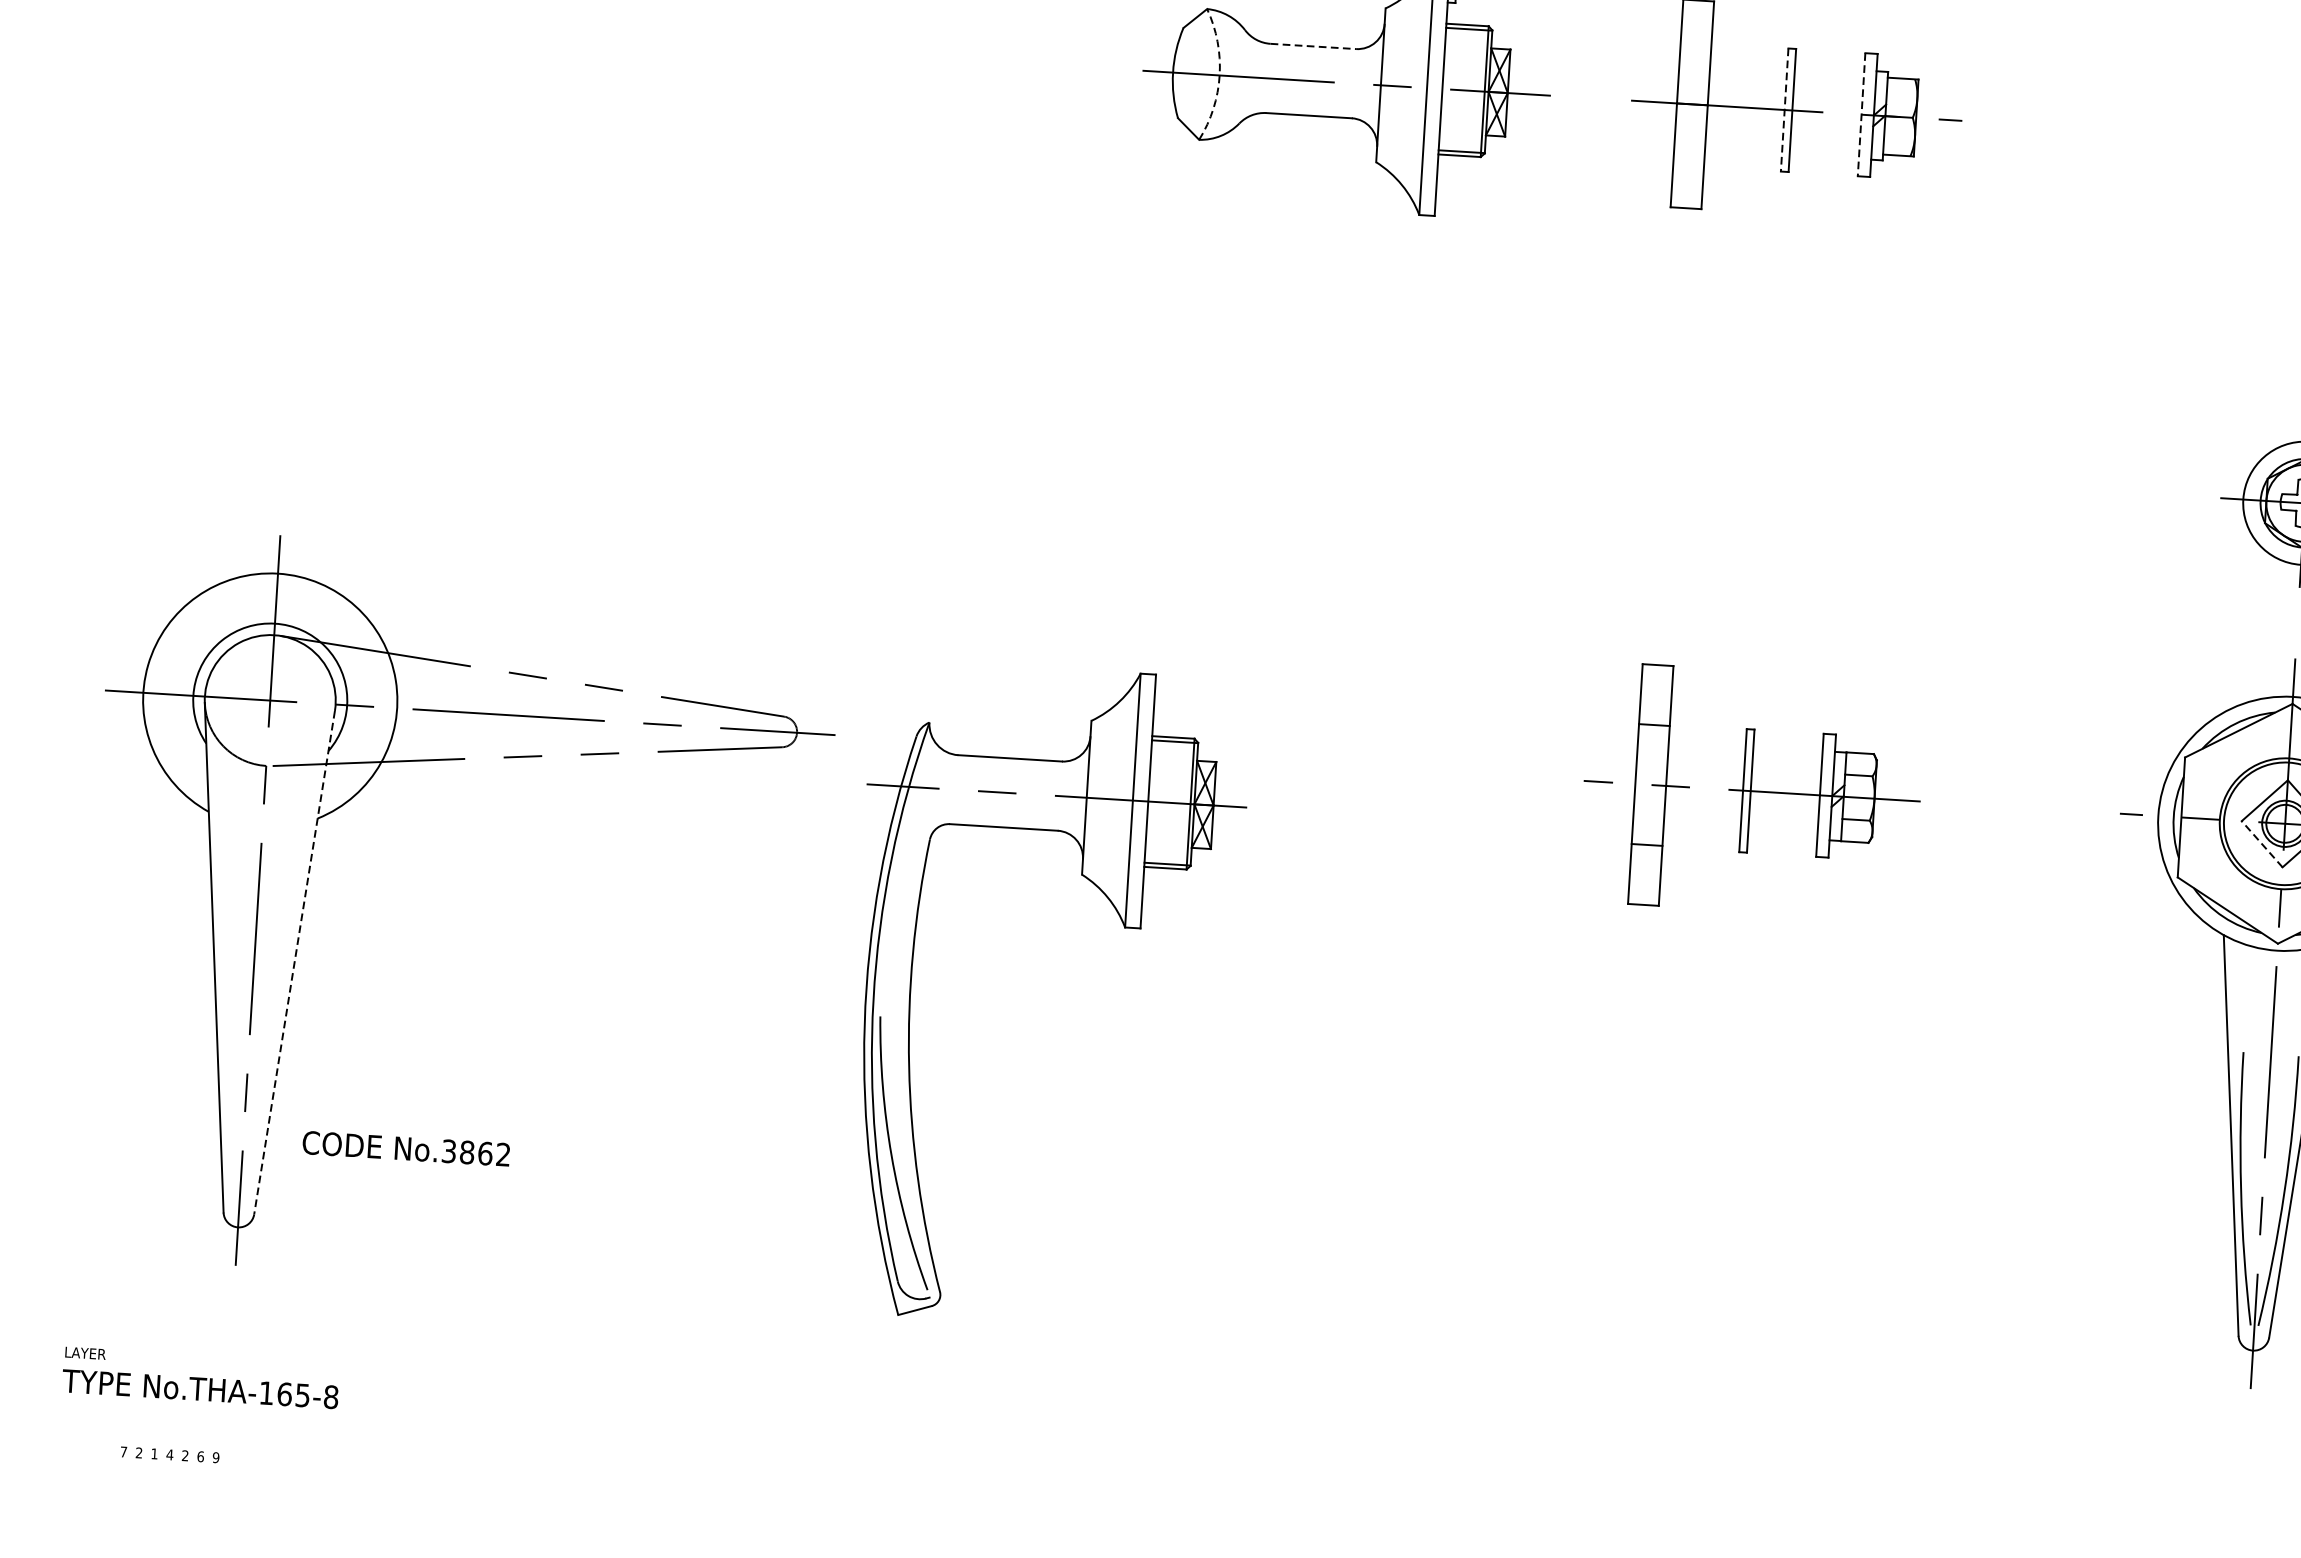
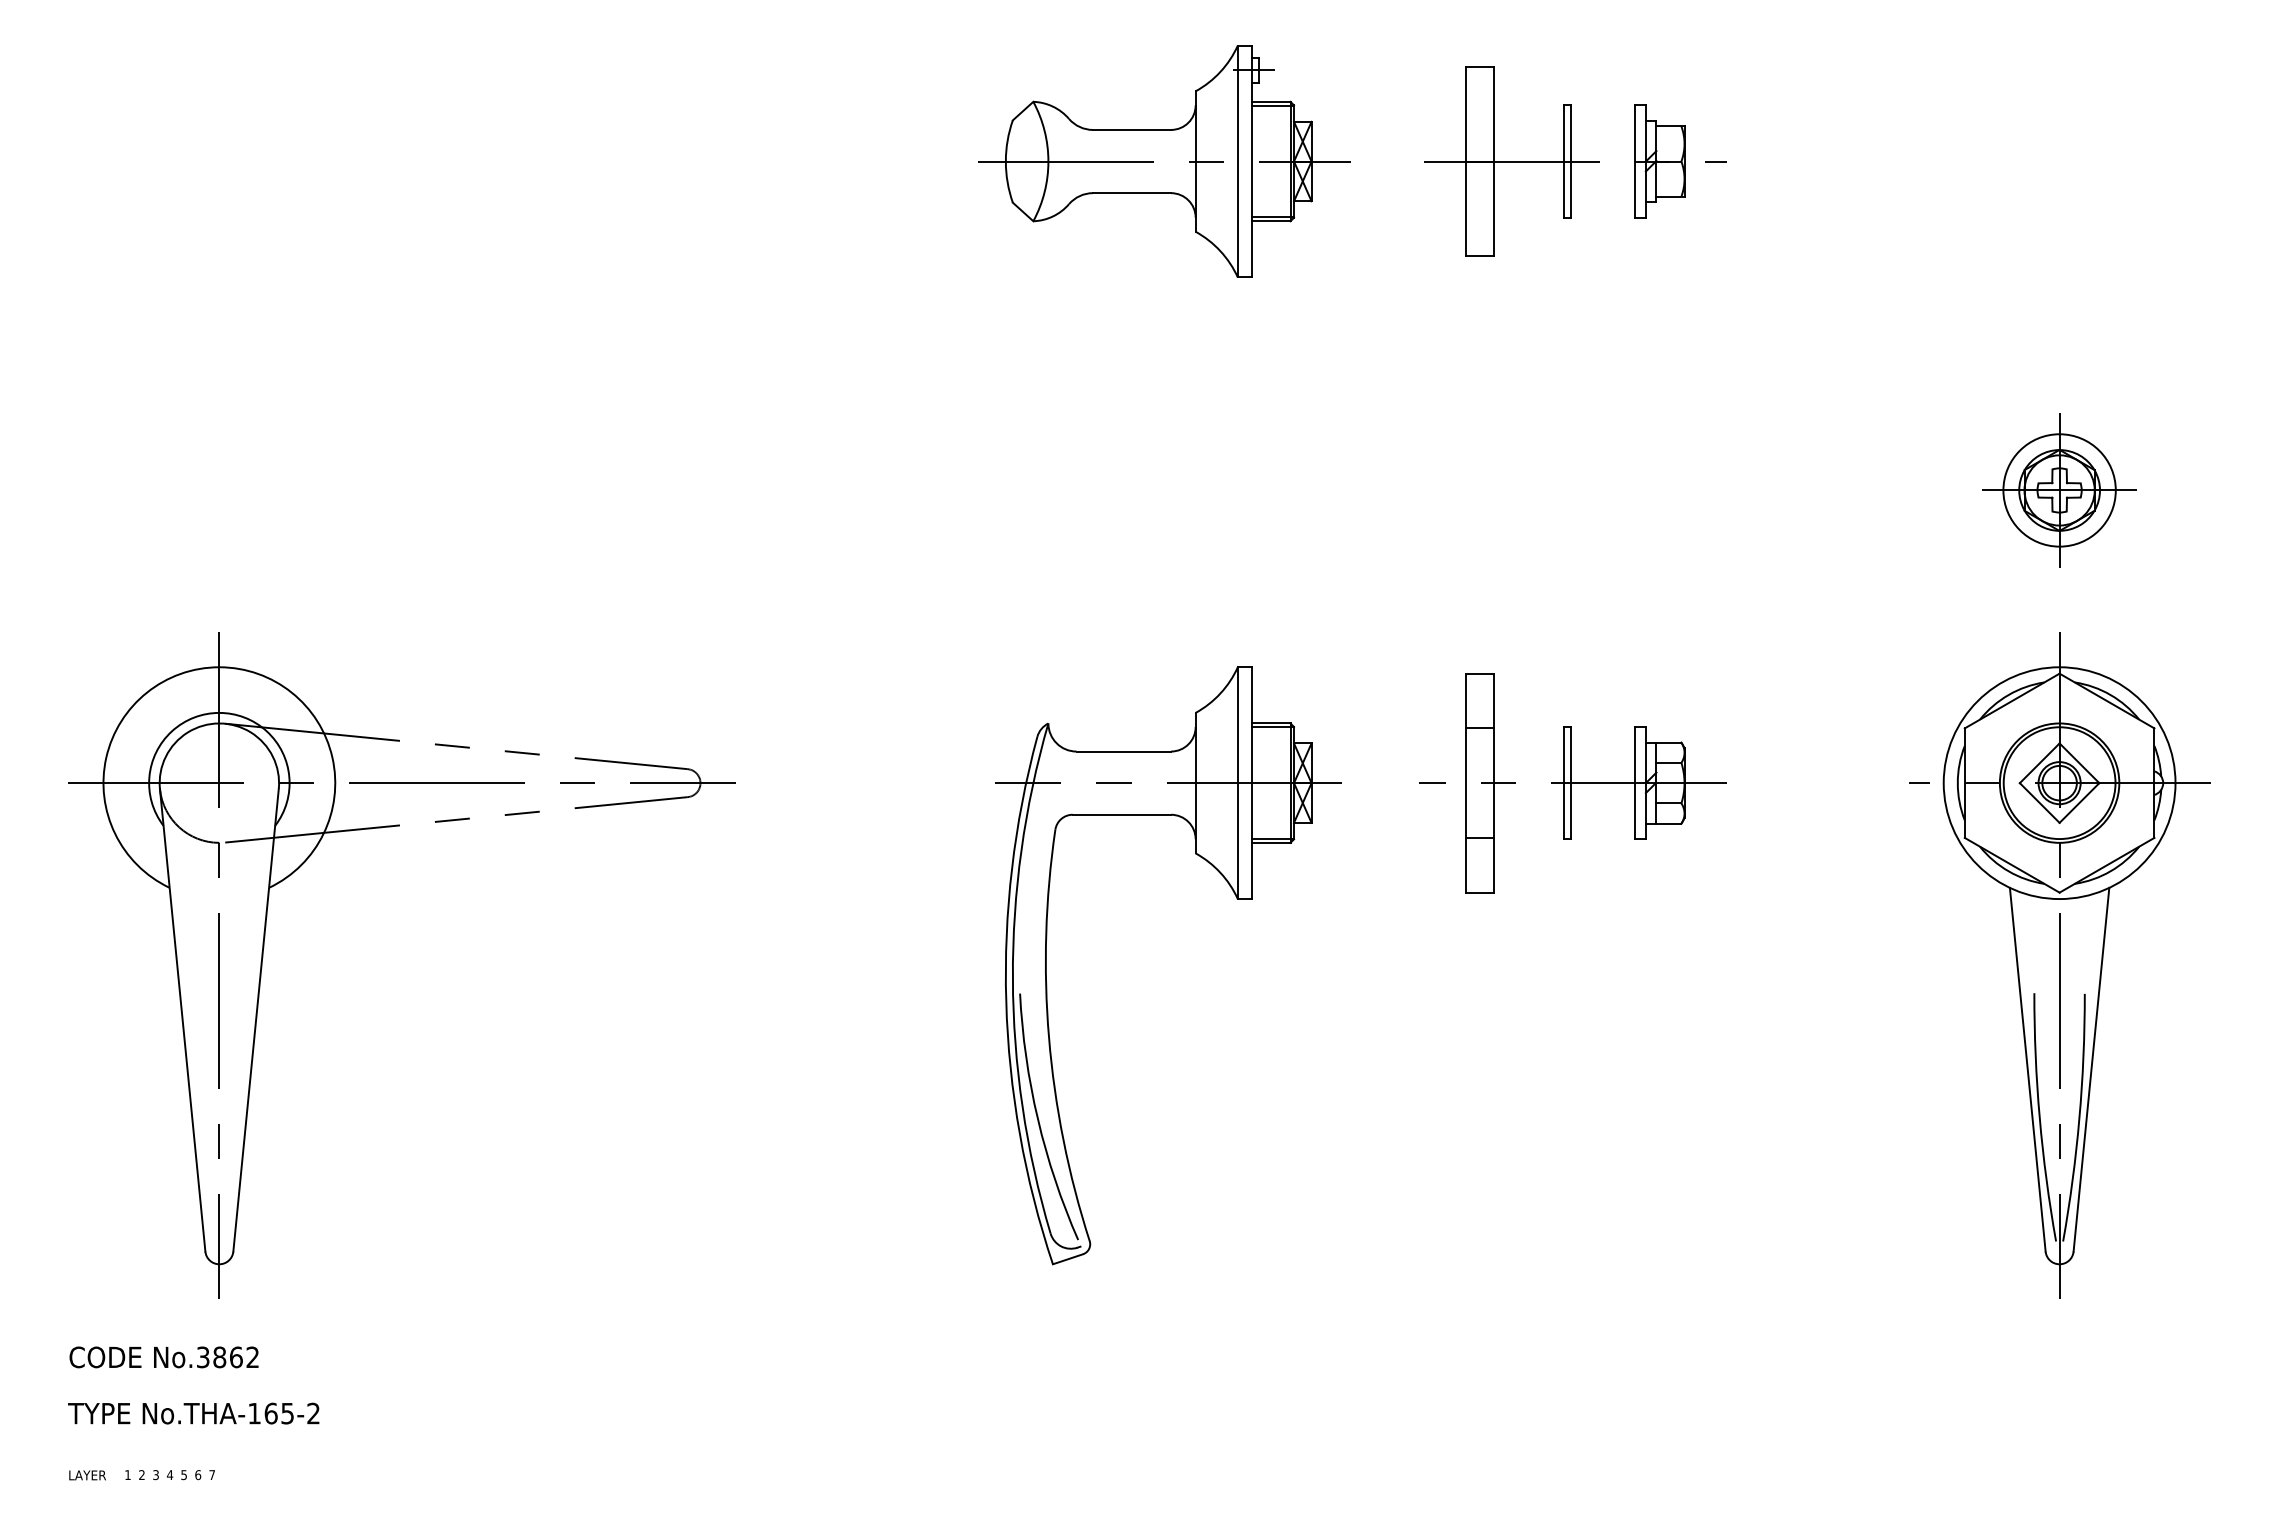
line: (1313, 46) -> (1132, 129), dashed -> solid
arc: (1219, 75) -> (1048, 161), dashed -> solid
line: (1784, 111) -> (1564, 162), dashed -> solid
line: (1861, 115) -> (1634, 162), dashed -> solid
line: (2261, 843) -> (2039, 802), dashed -> solid
part: (1123, 926) -> (1236, 898), moved
line: (295, 962) -> (256, 1020), dashed -> solid
text: (405, 1148) -> (163, 1357), moved
text: (85, 1353) -> (87, 1475), moved
text: (331, 1397) -> (313, 1413), No.THA-165-8 -> No.THA-165-2
text: (123, 1451) -> (127, 1474), 7 -> 1
text: (153, 1454) -> (155, 1475), 1 -> 3
text: (184, 1456) -> (183, 1475), 2 -> 5
text: (216, 1458) -> (212, 1475), 9 -> 7

